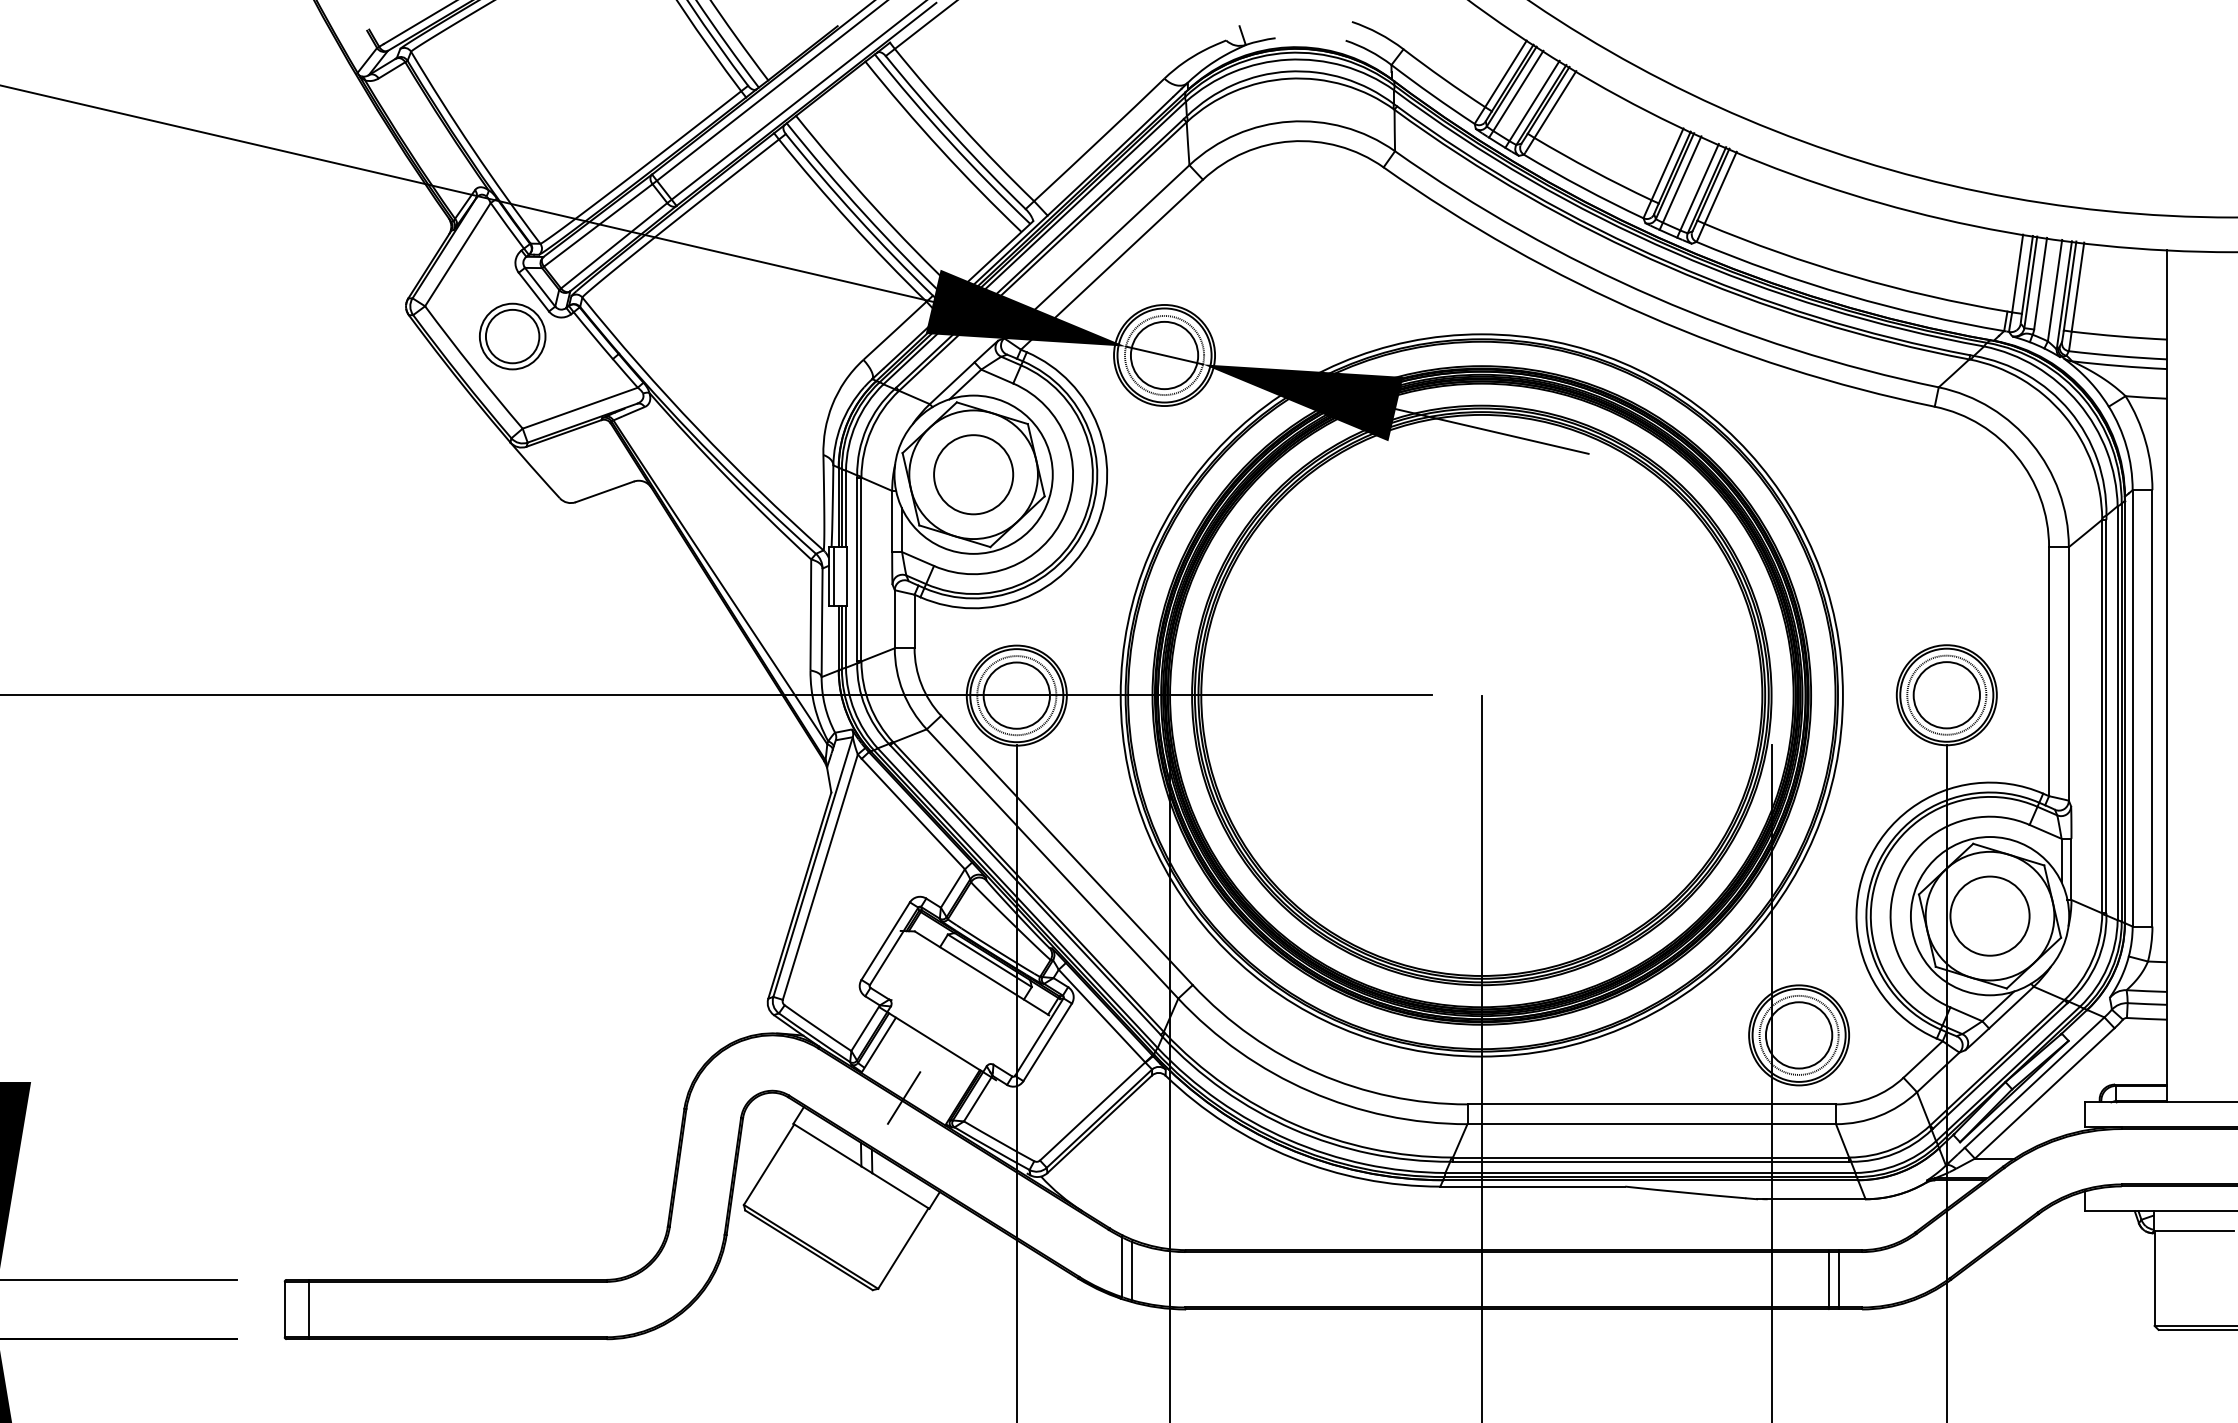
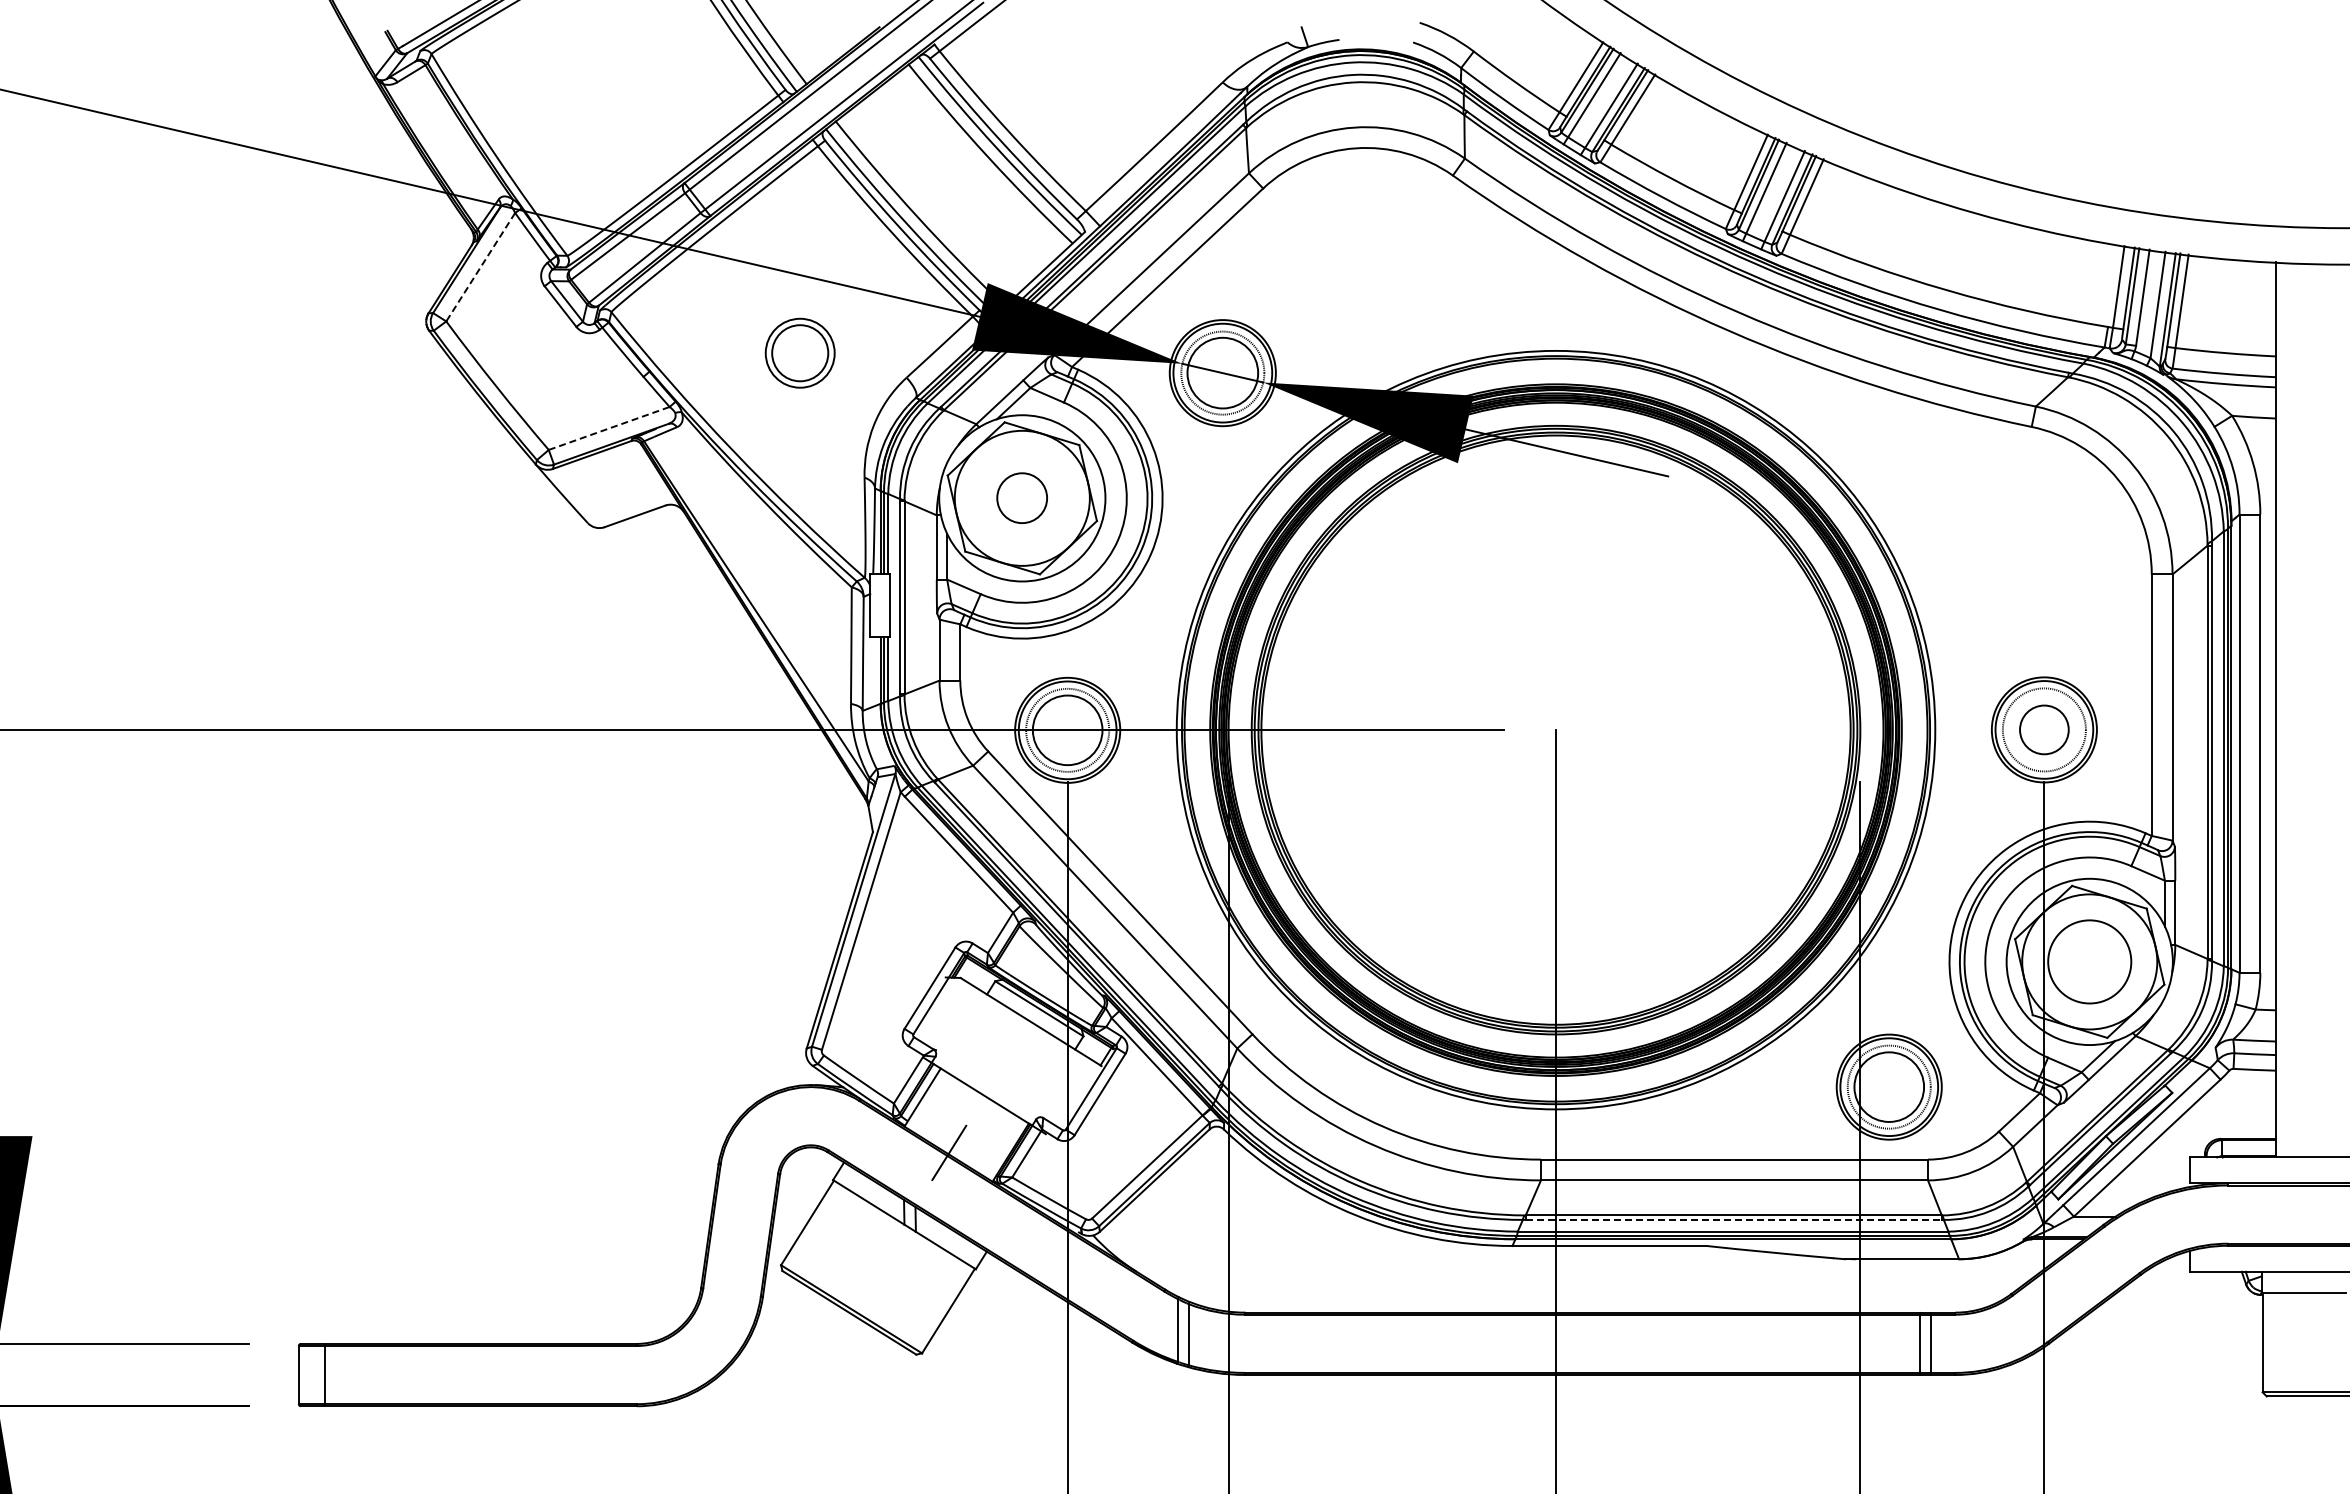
line: (457, 254) -> (480, 267), solid -> dashed
part: (511, 335) -> (799, 352), moved
line: (580, 408) -> (609, 428), solid -> dashed
circle: (972, 473) -> (1021, 497), size x0.6
line: (833, 576) -> (875, 605), removed
circle: (1946, 694) -> (2044, 729), size x0.7
line: (1651, 1161) -> (1734, 1219), solid -> dashed

